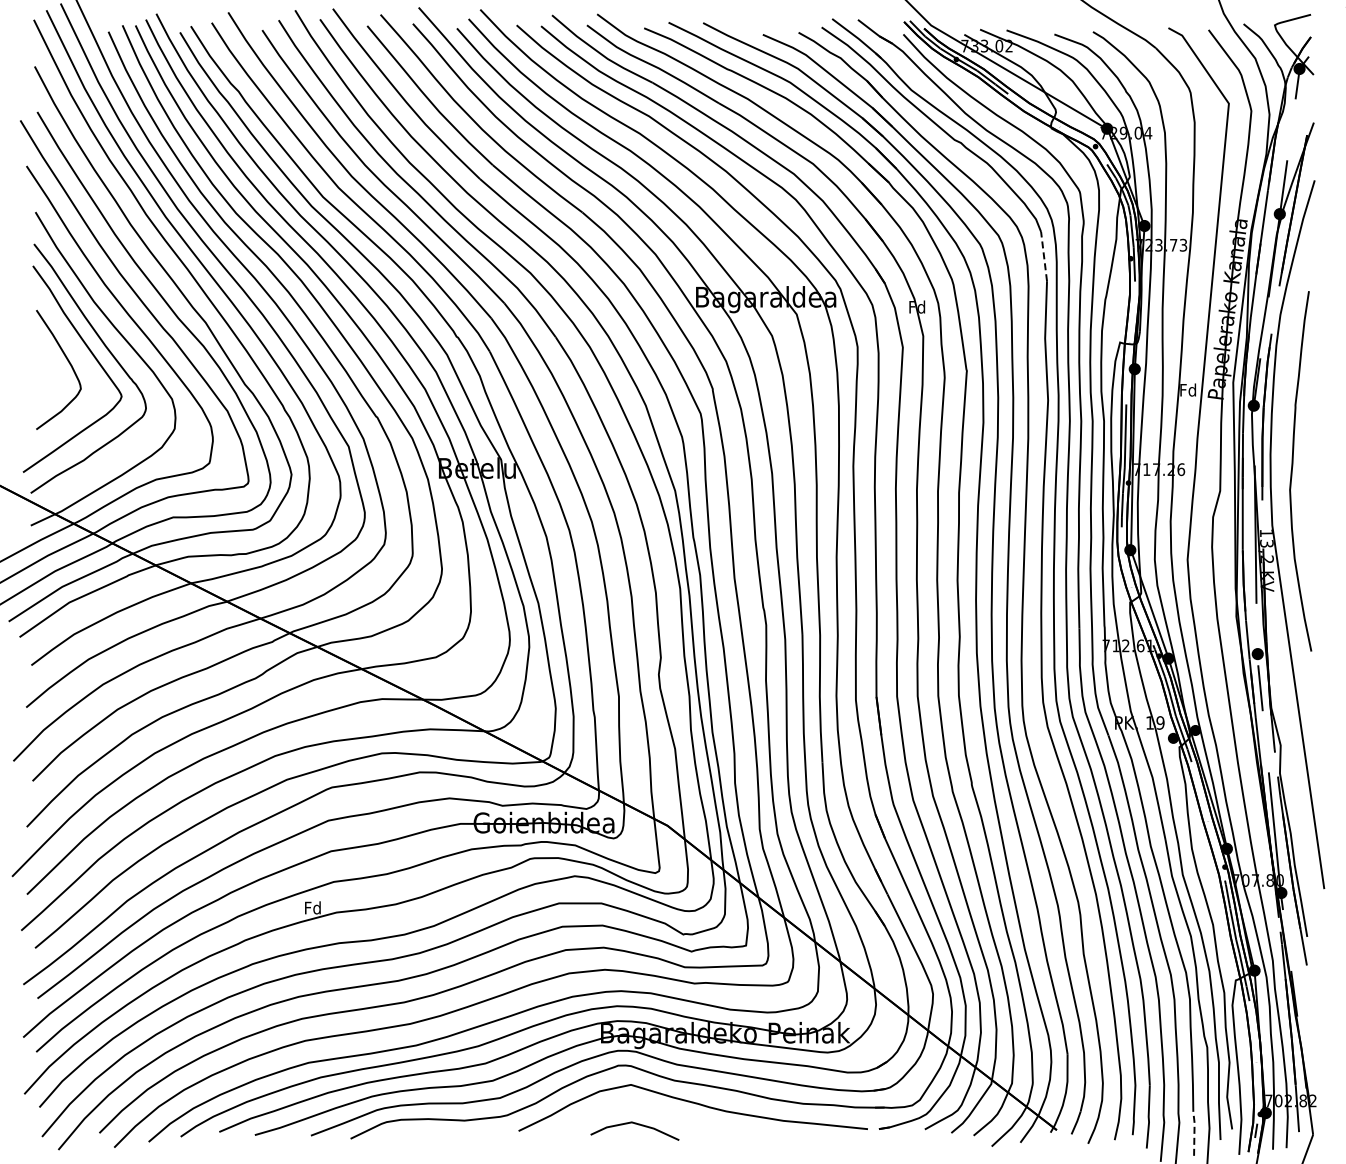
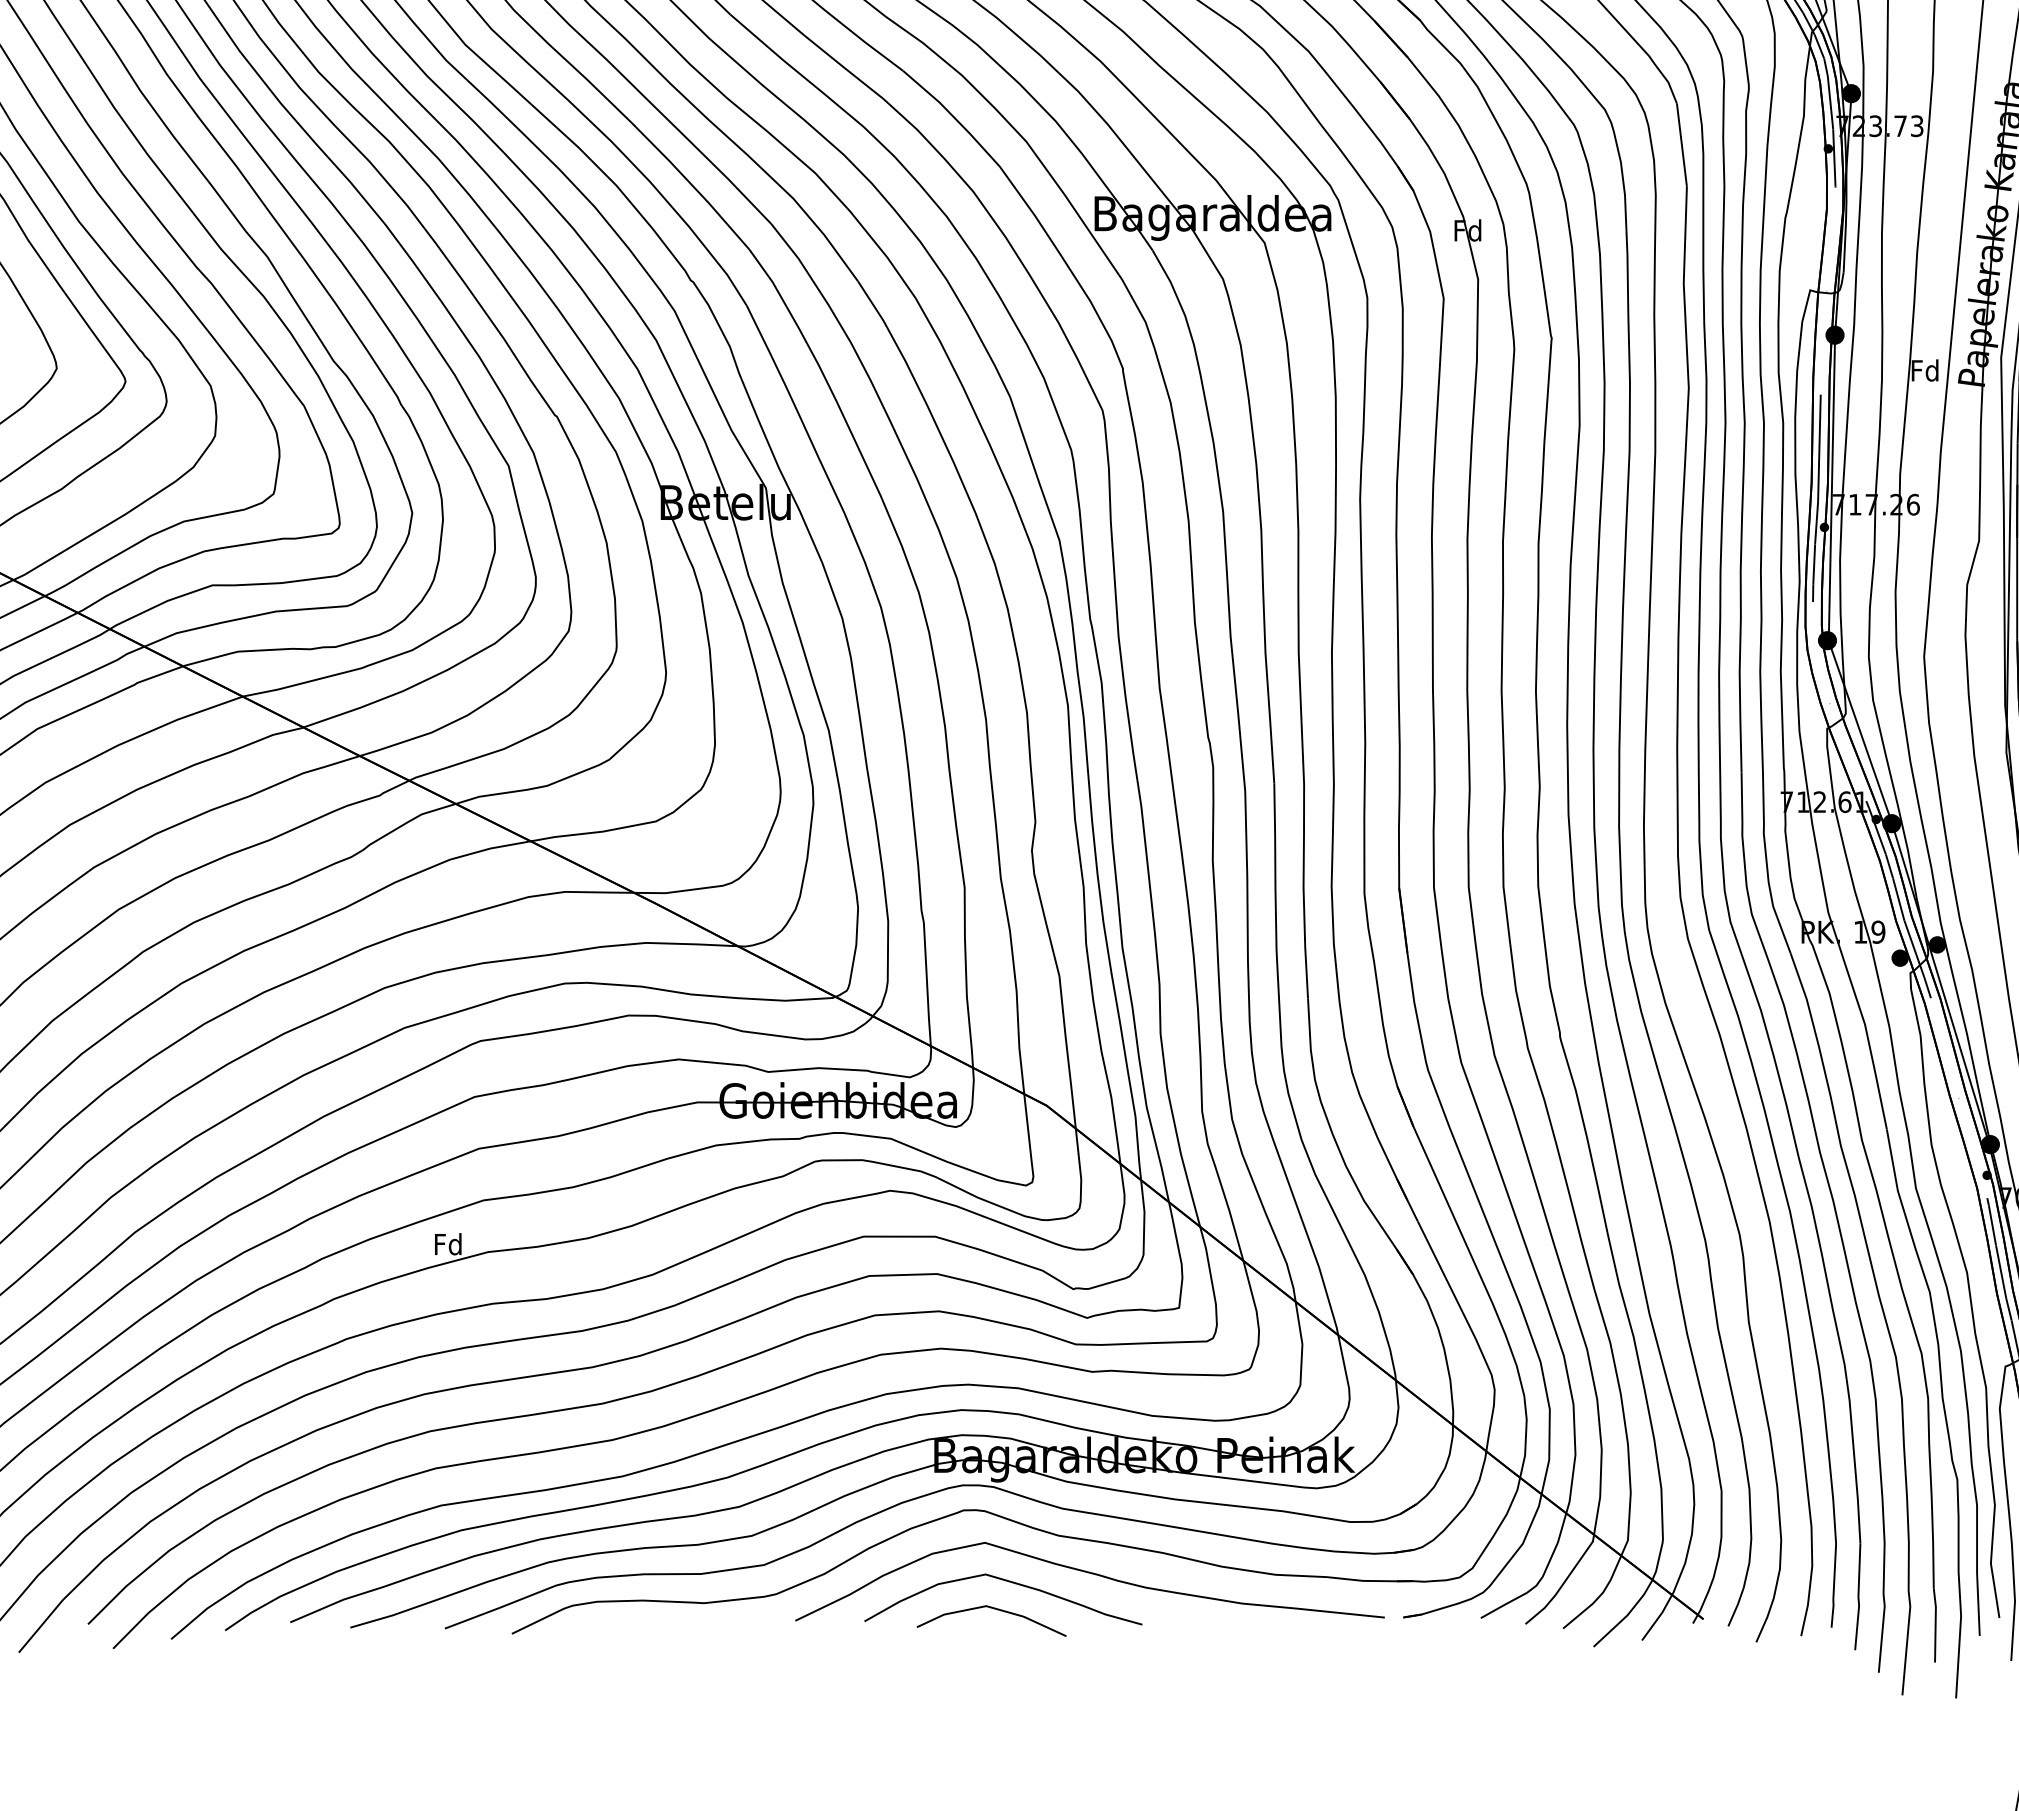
line: (1044, 256) -> (1682, 145), dashed -> solid
curve: (643, 1108) -> (1006, 1582), added
line: (1194, 1132) -> (1935, 1623), dashed -> solid

